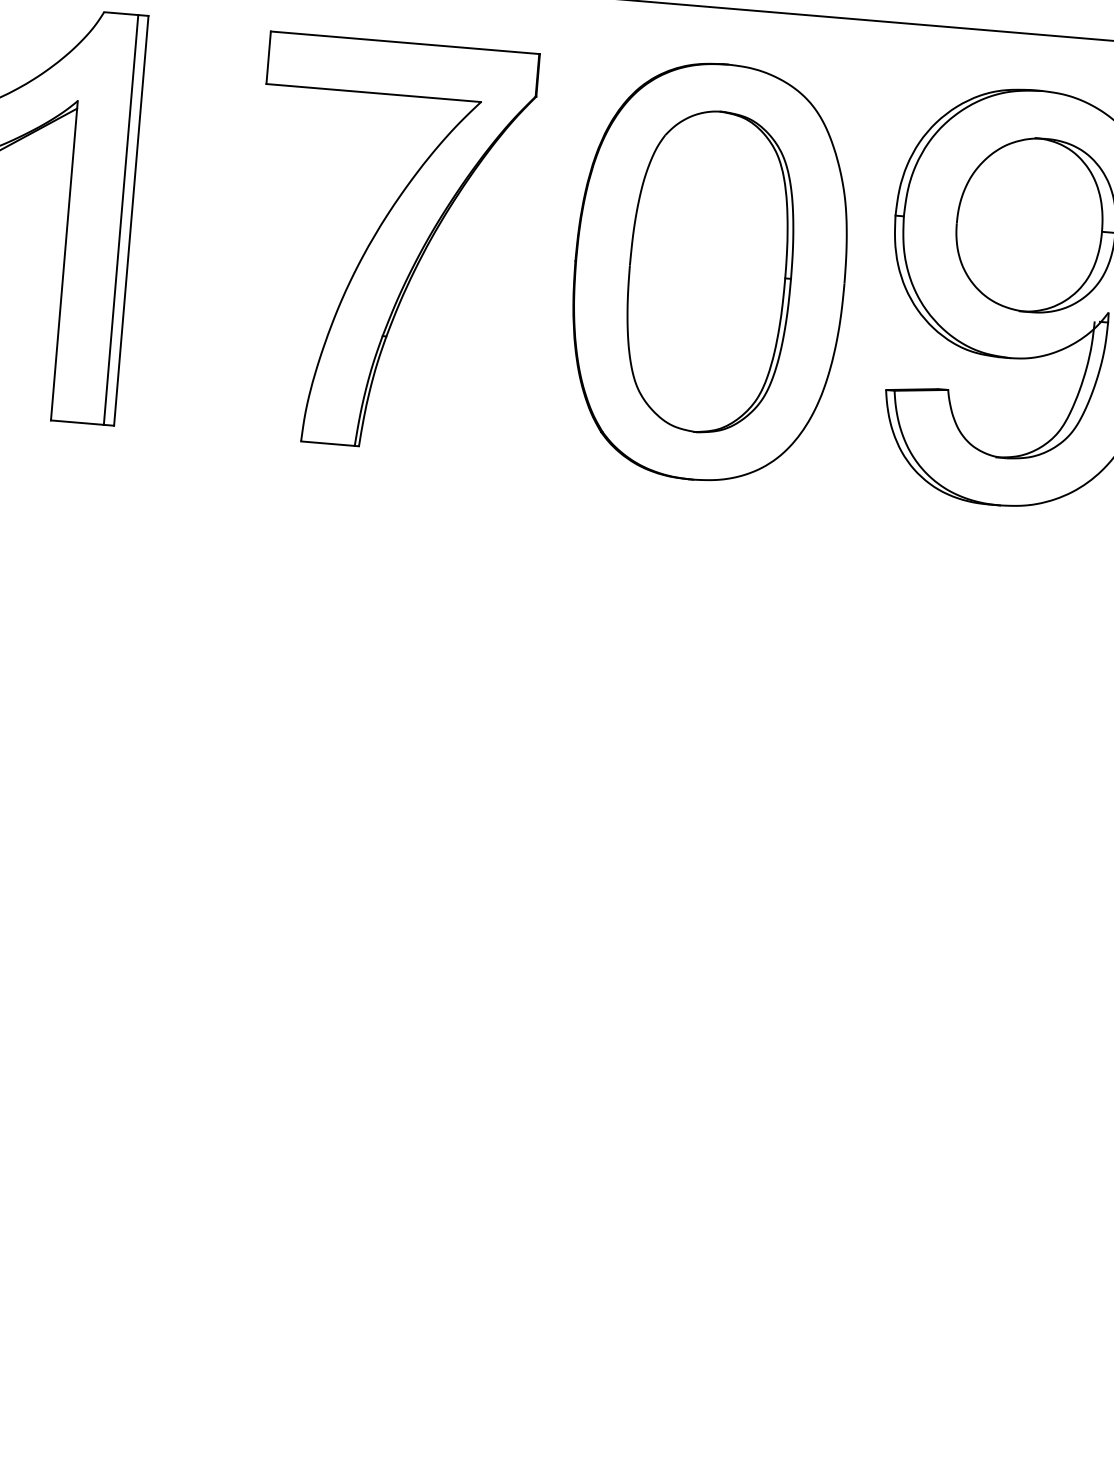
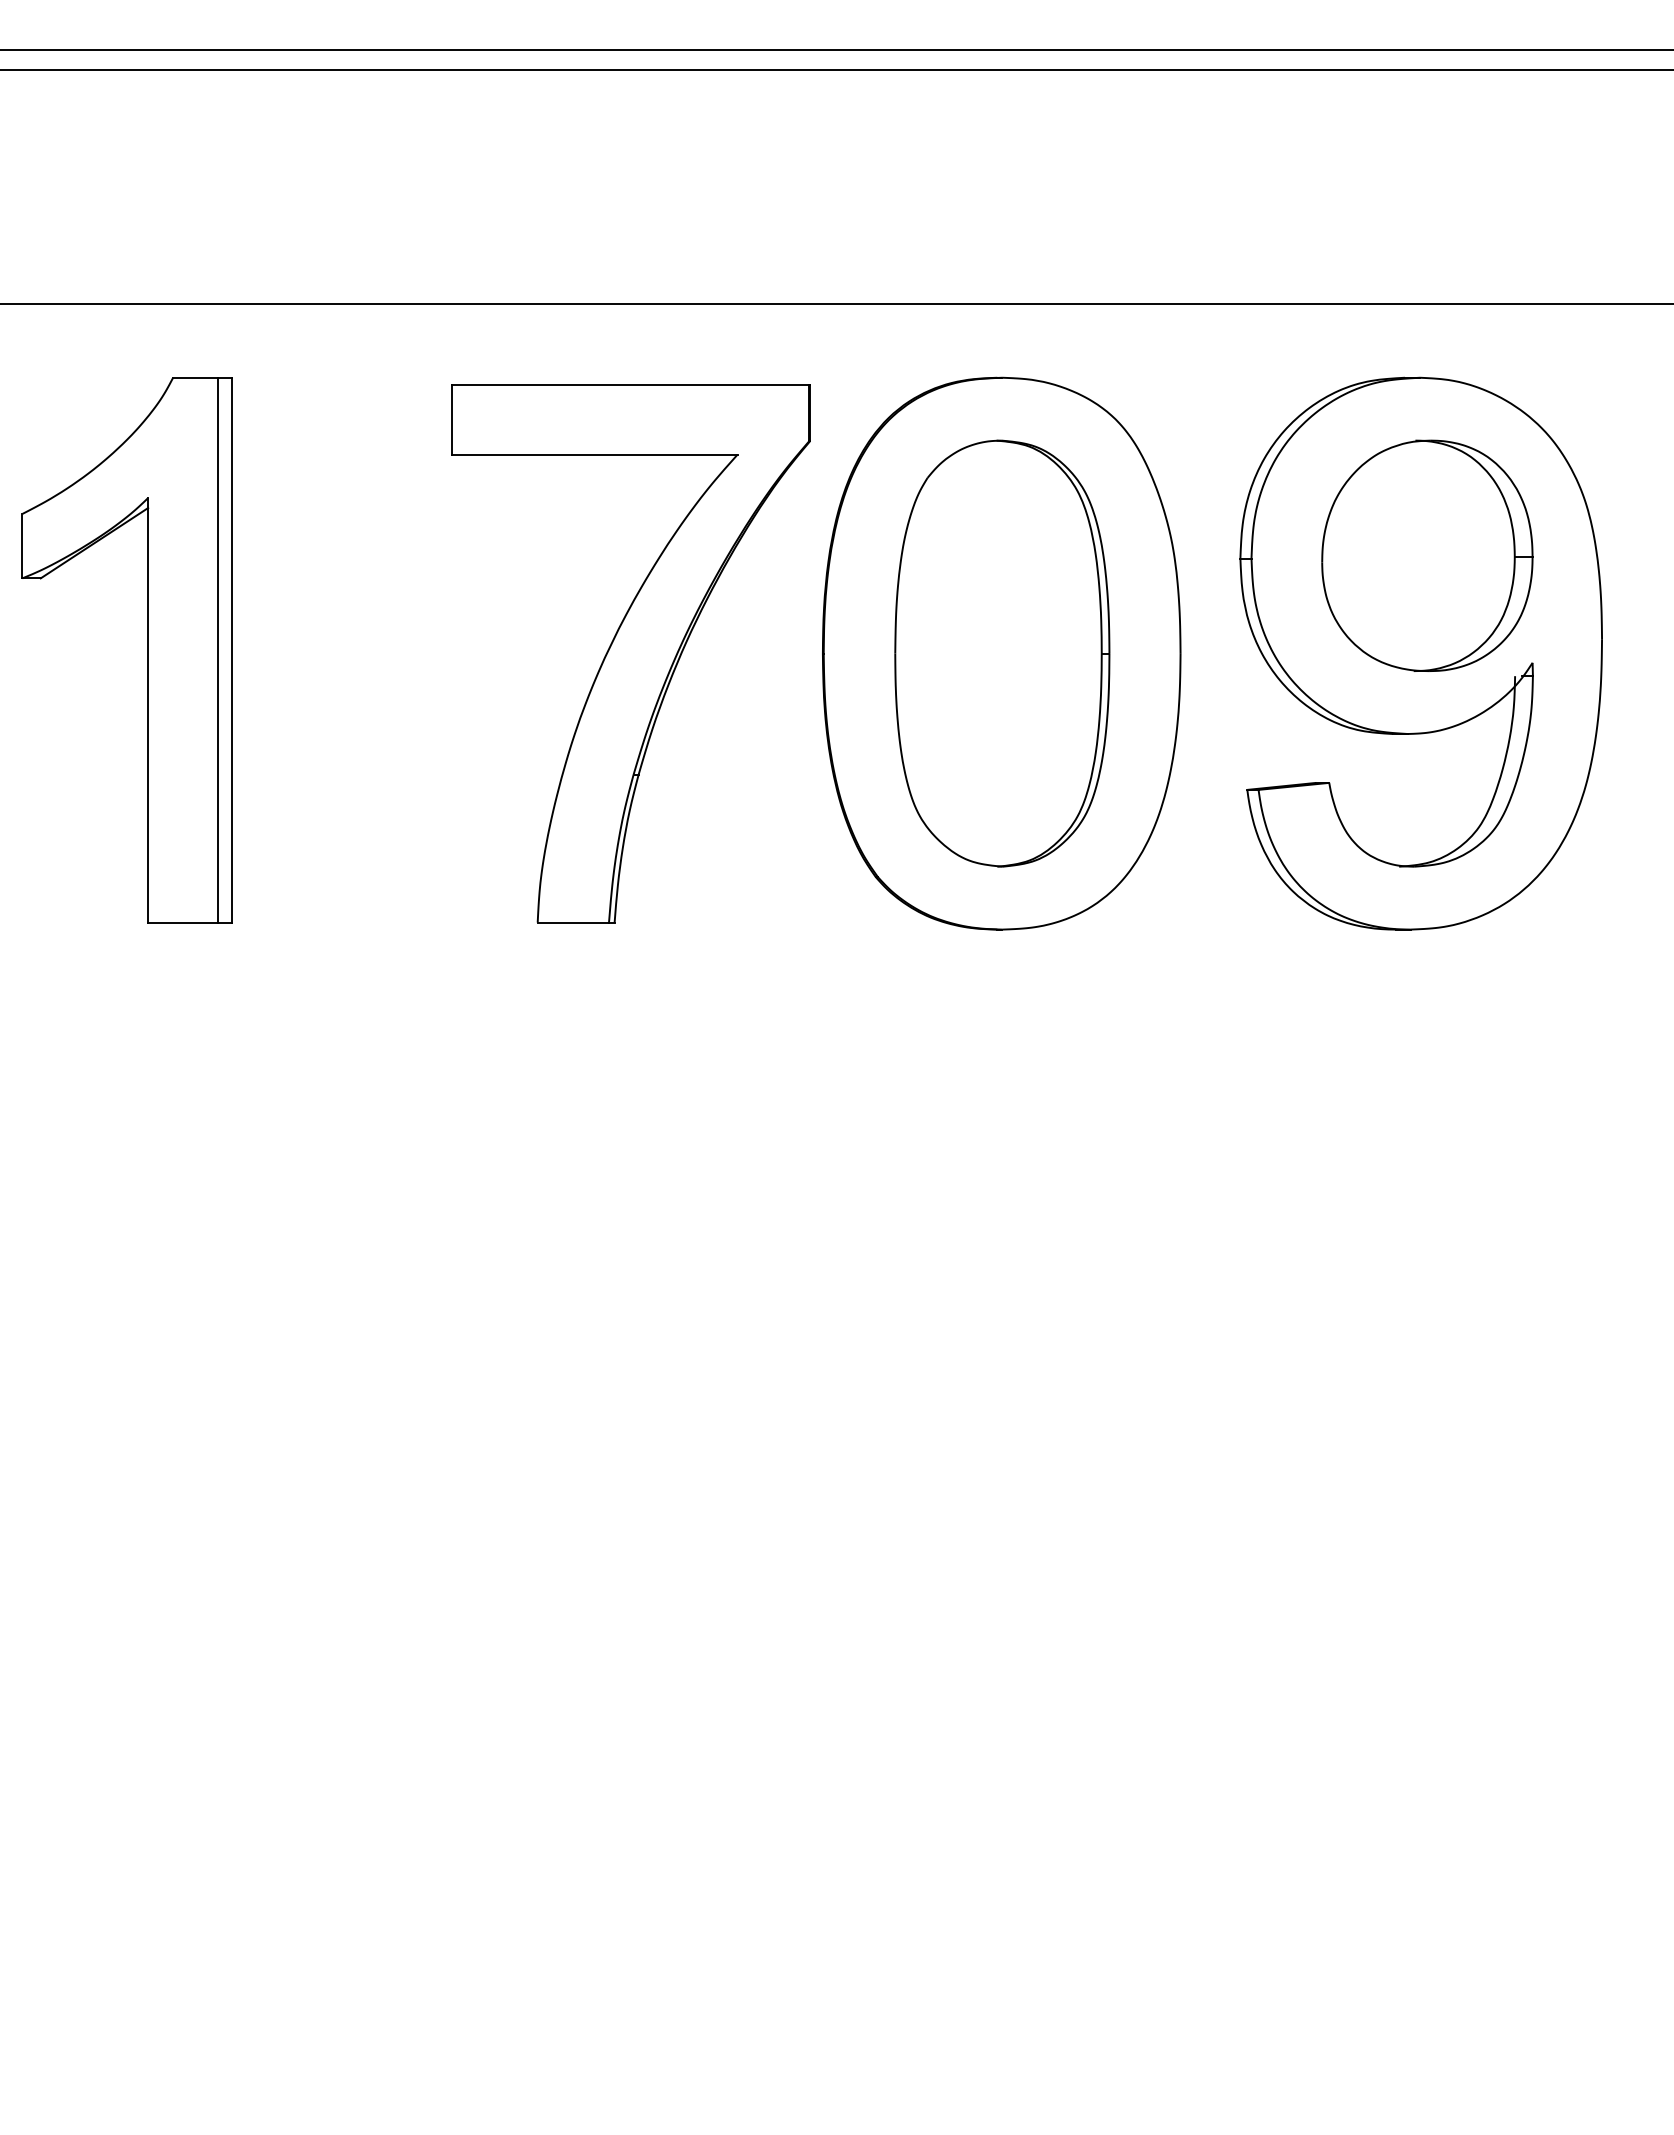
part: (387, 244) -> (630, 653), moved

